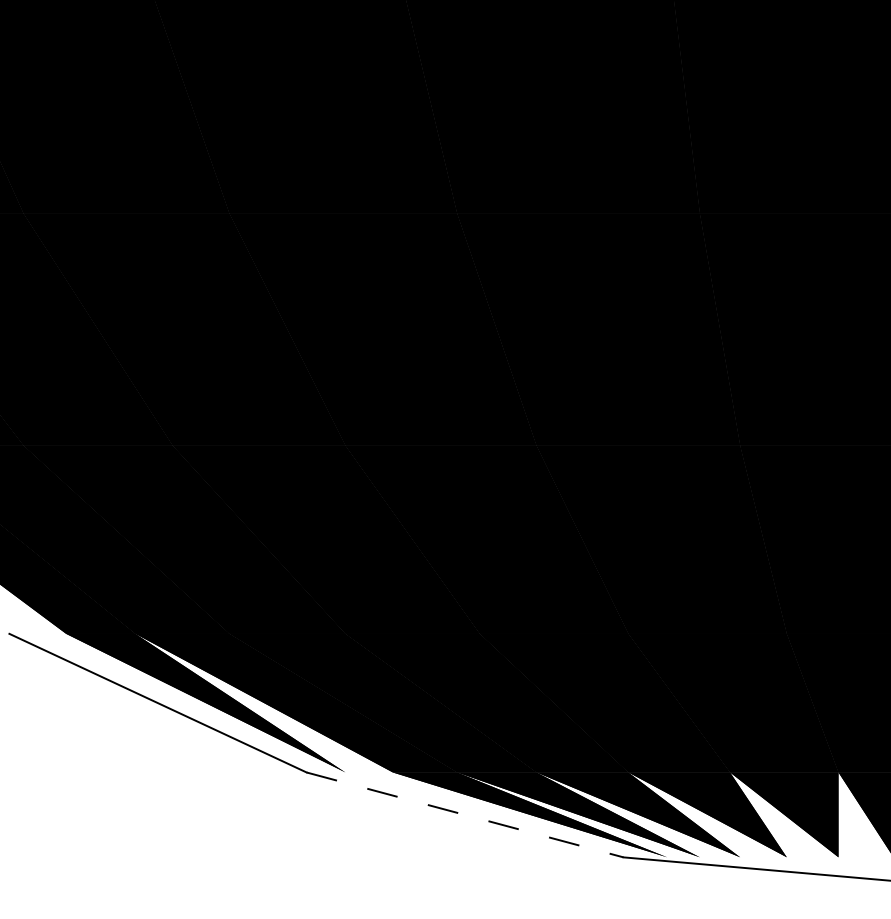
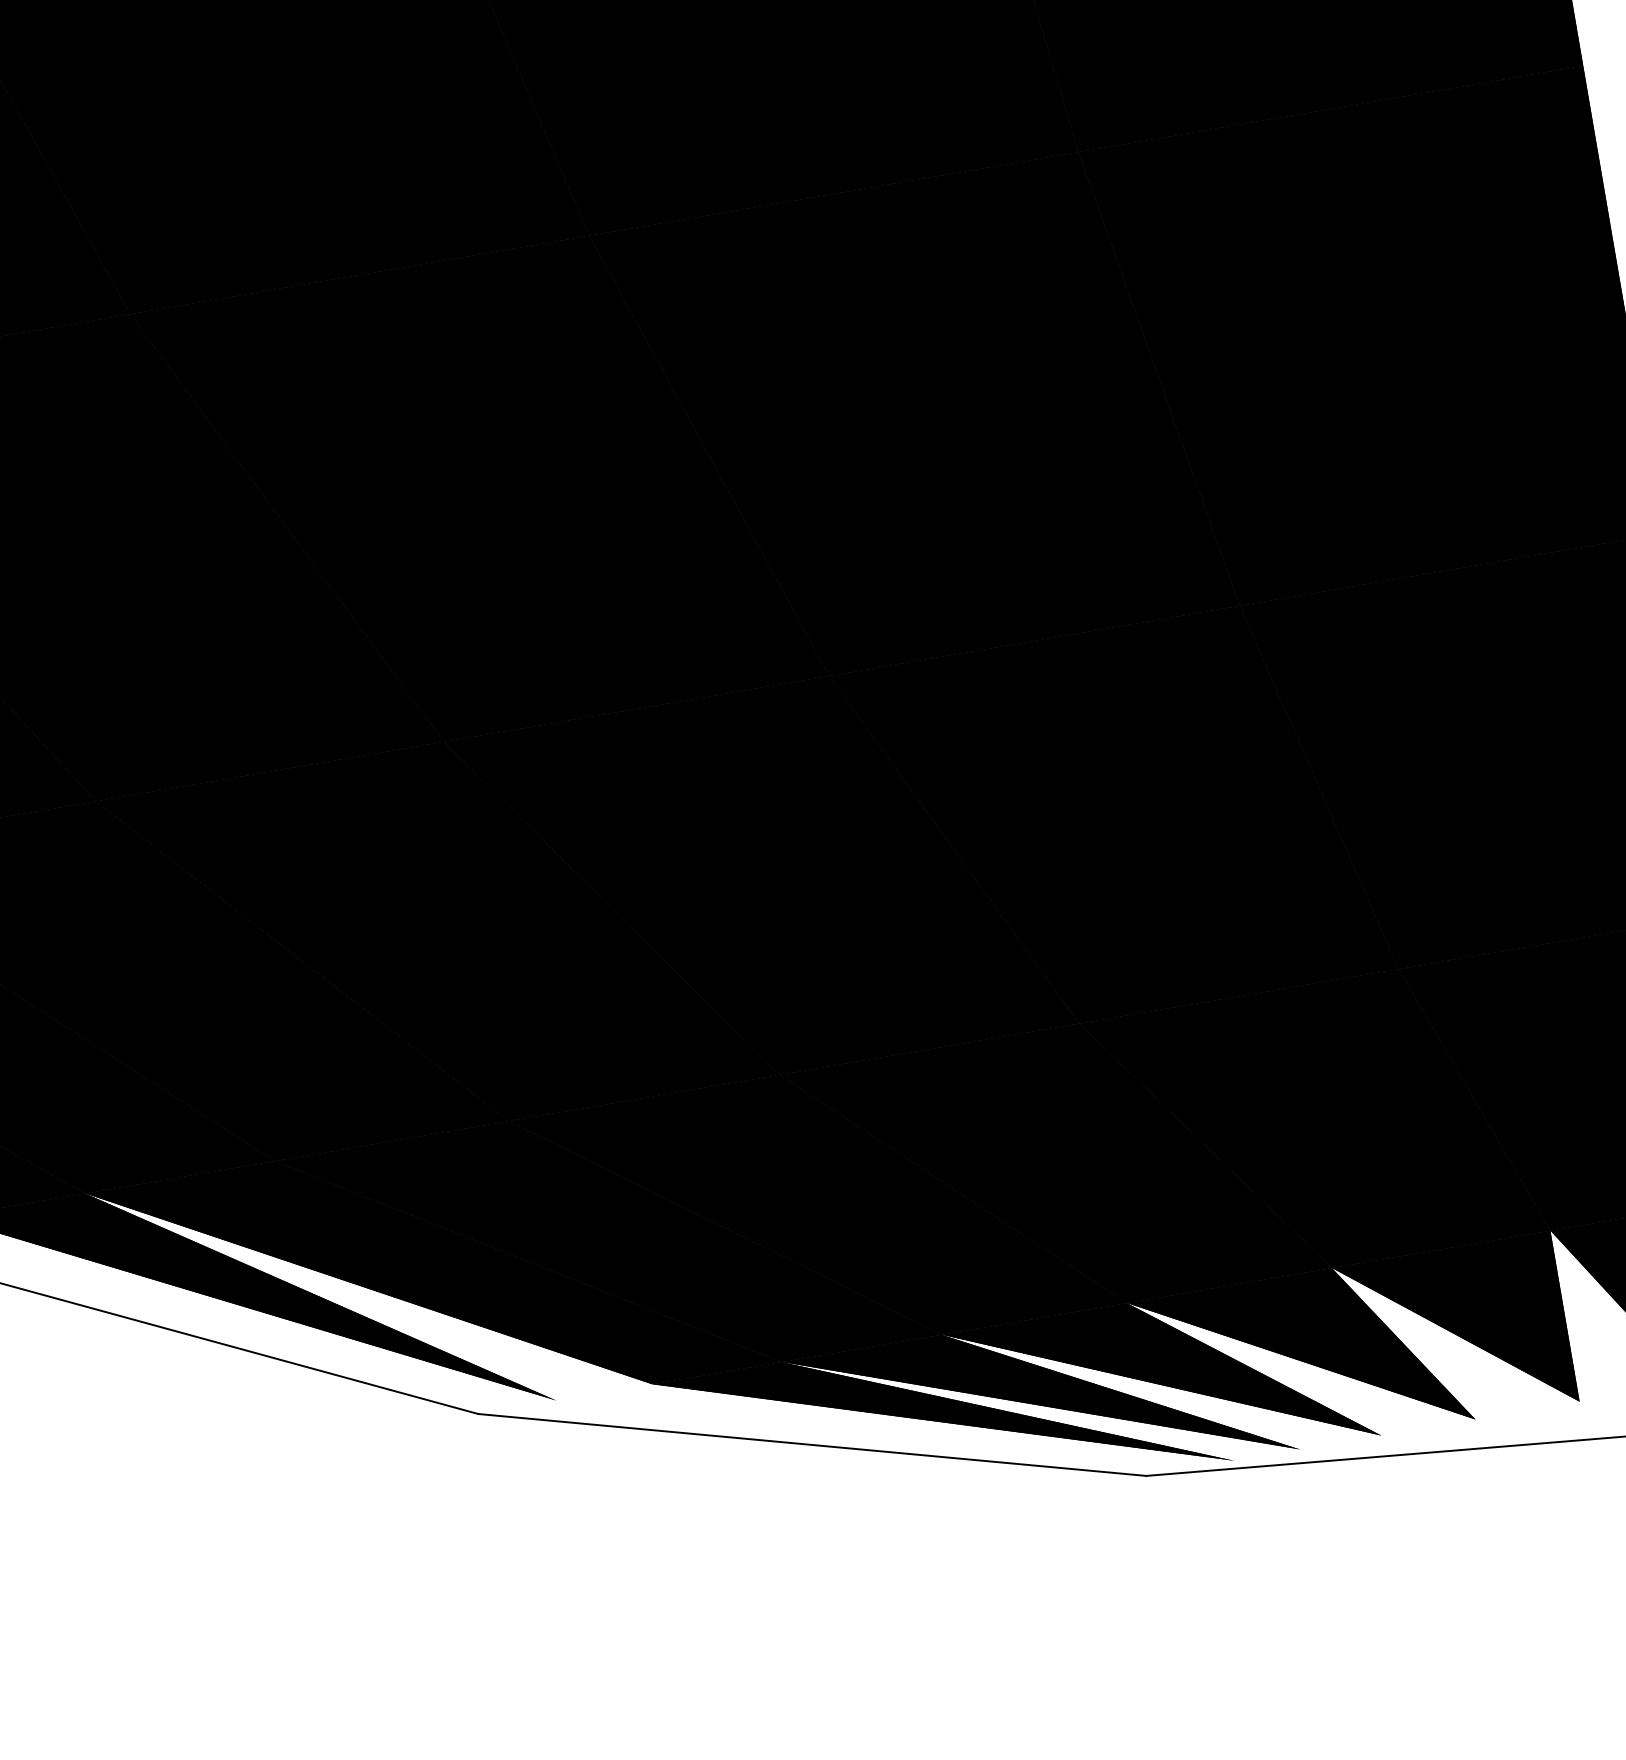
line: (465, 814) -> (812, 1443), dashed -> solid

